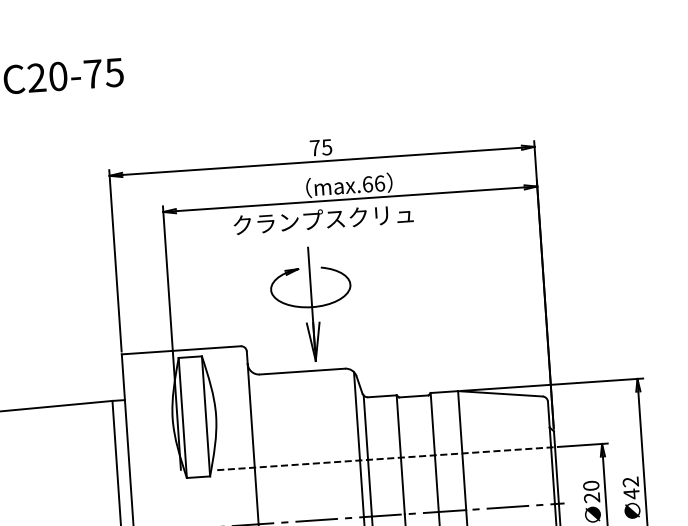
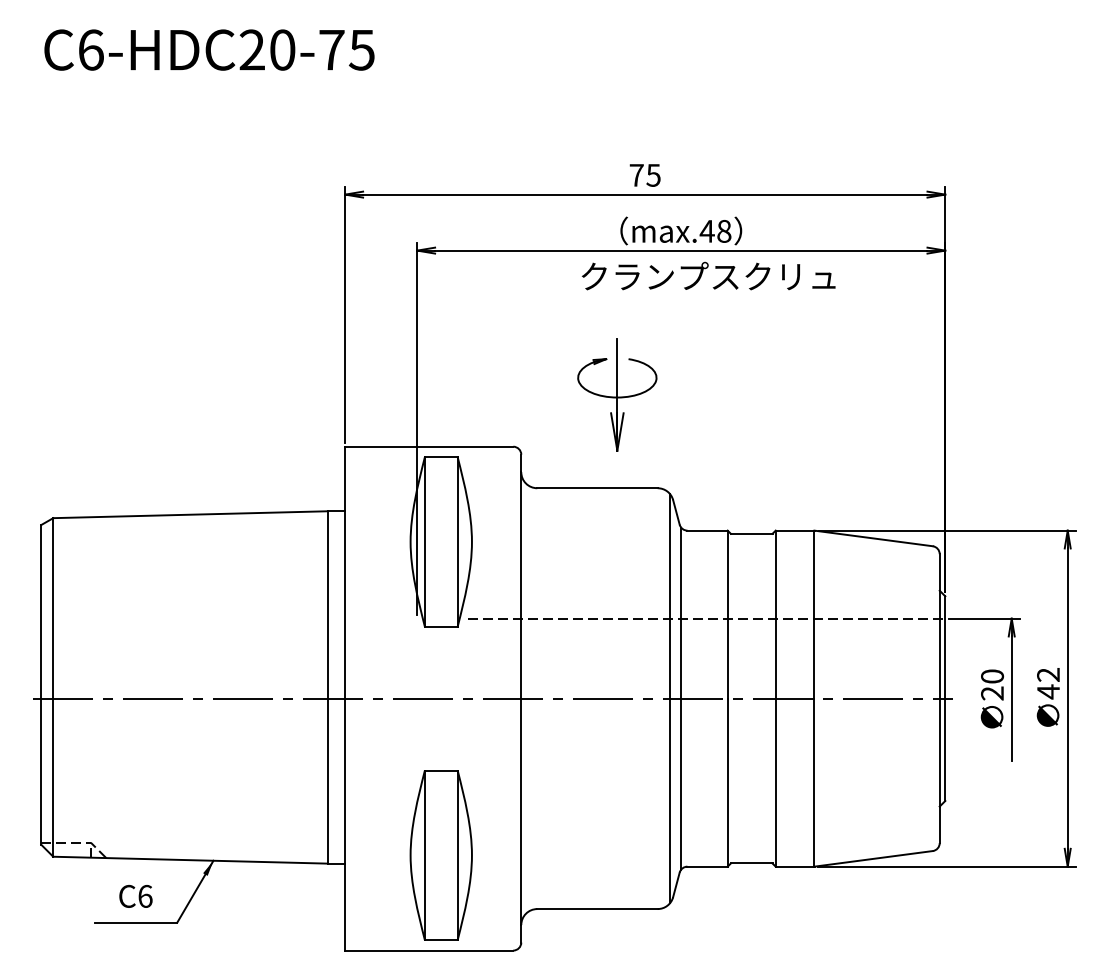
text: (373, 183) -> (715, 230), max.66 -> max.48
text: (323, 218) -> (708, 275), moved
part: (312, 304) -> (617, 394), size x0.7

